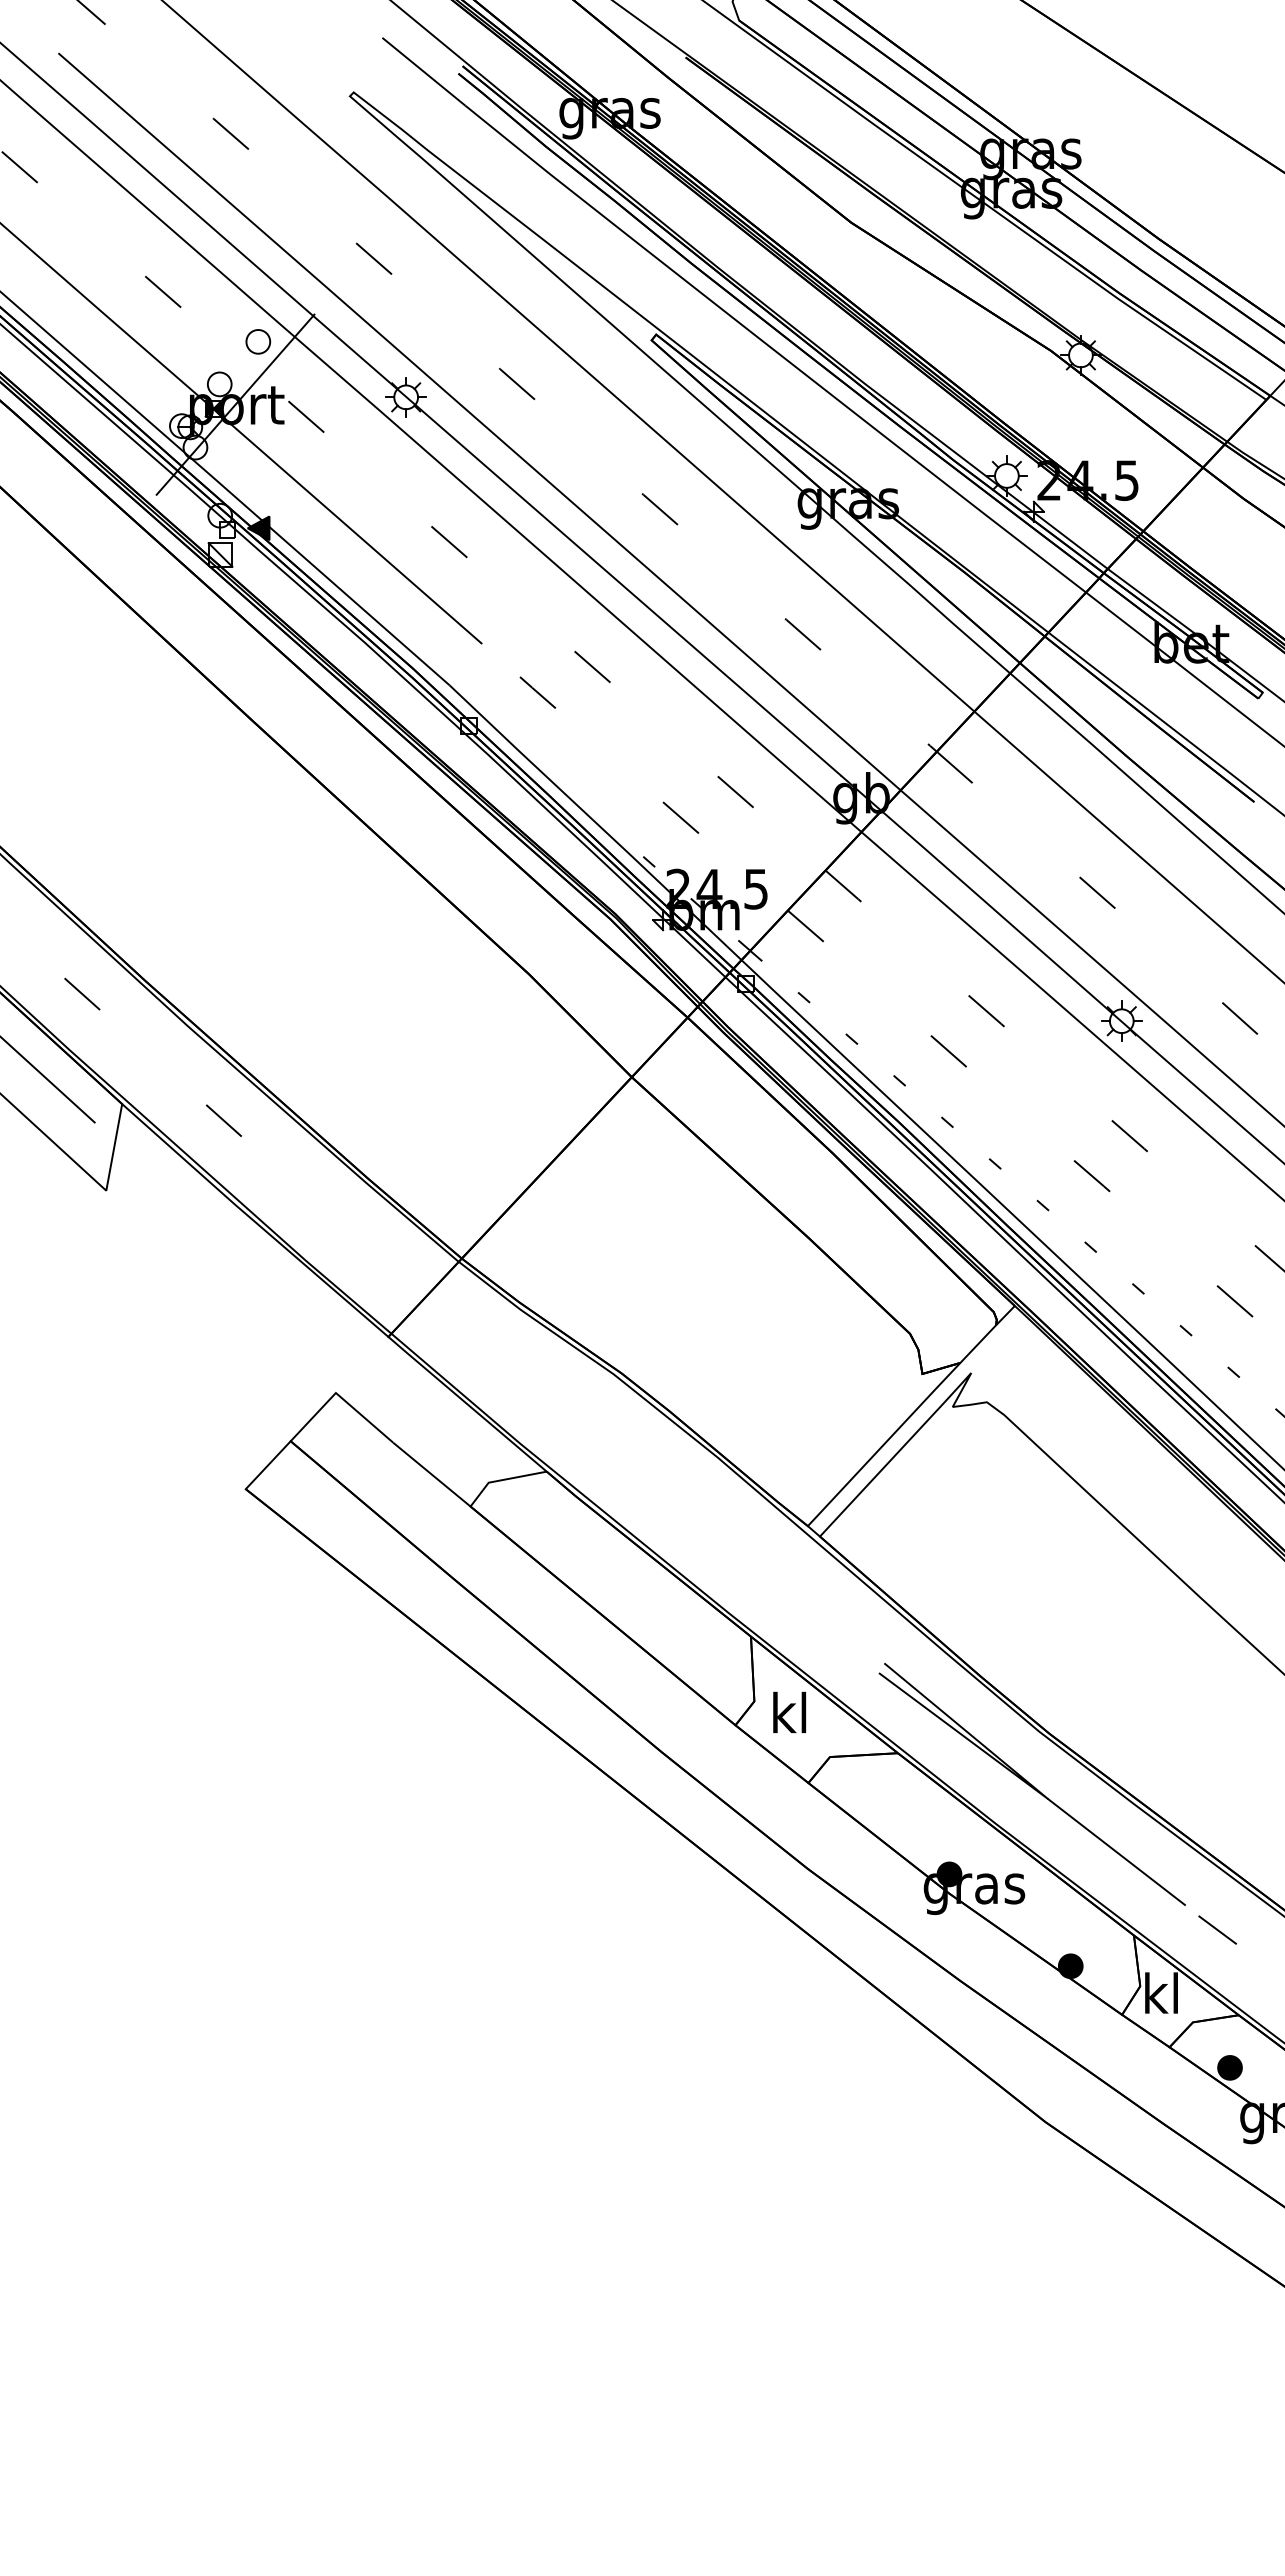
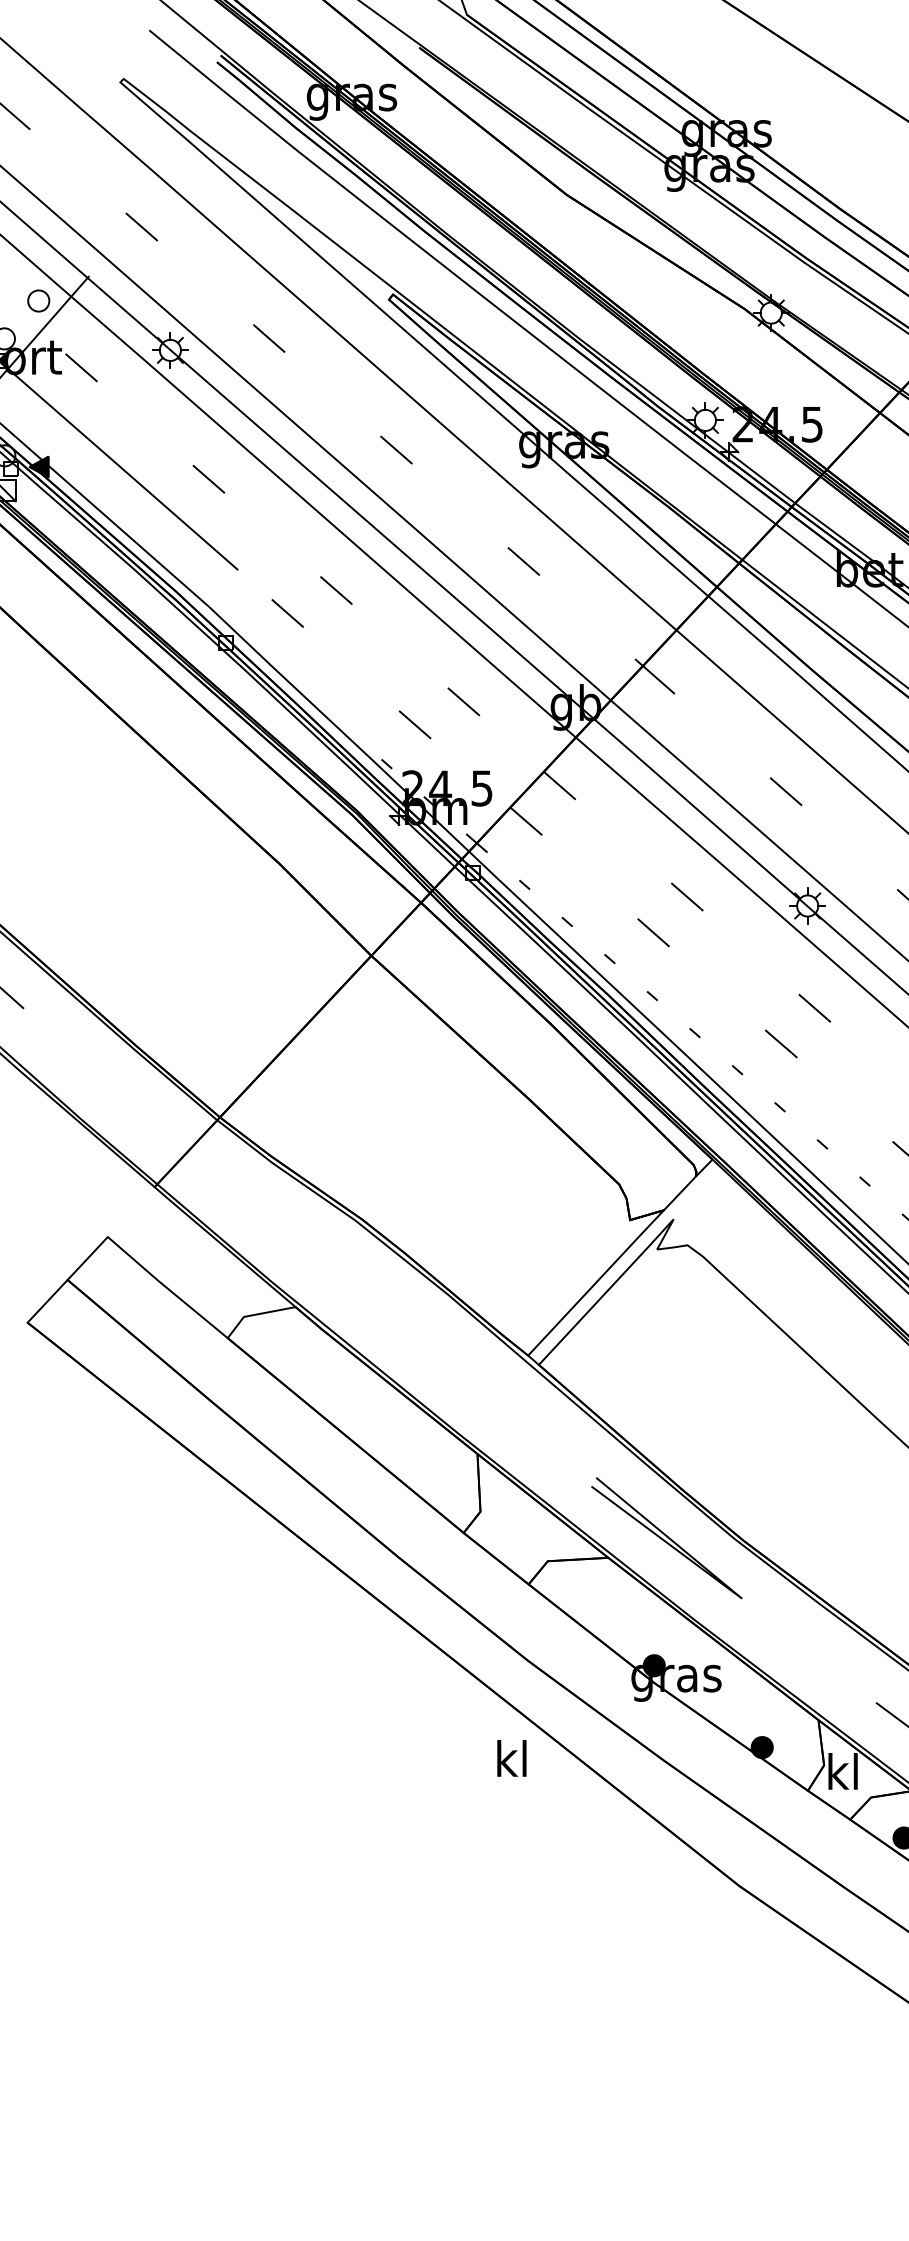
text: (789, 1712) -> (511, 1758), moved
line: (1116, 1851) -> (802, 1645), removed

